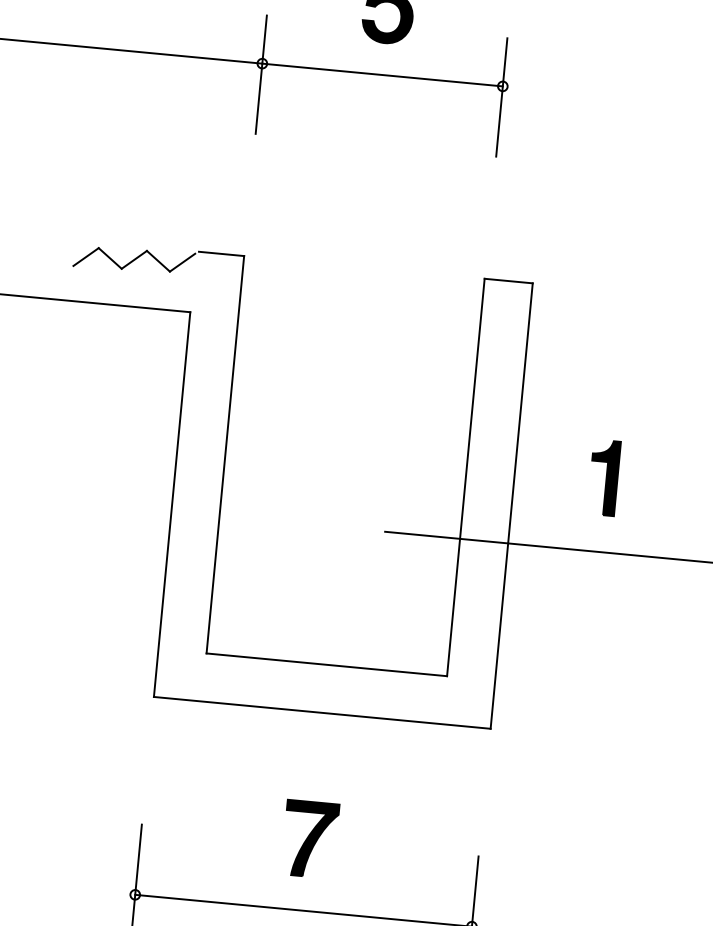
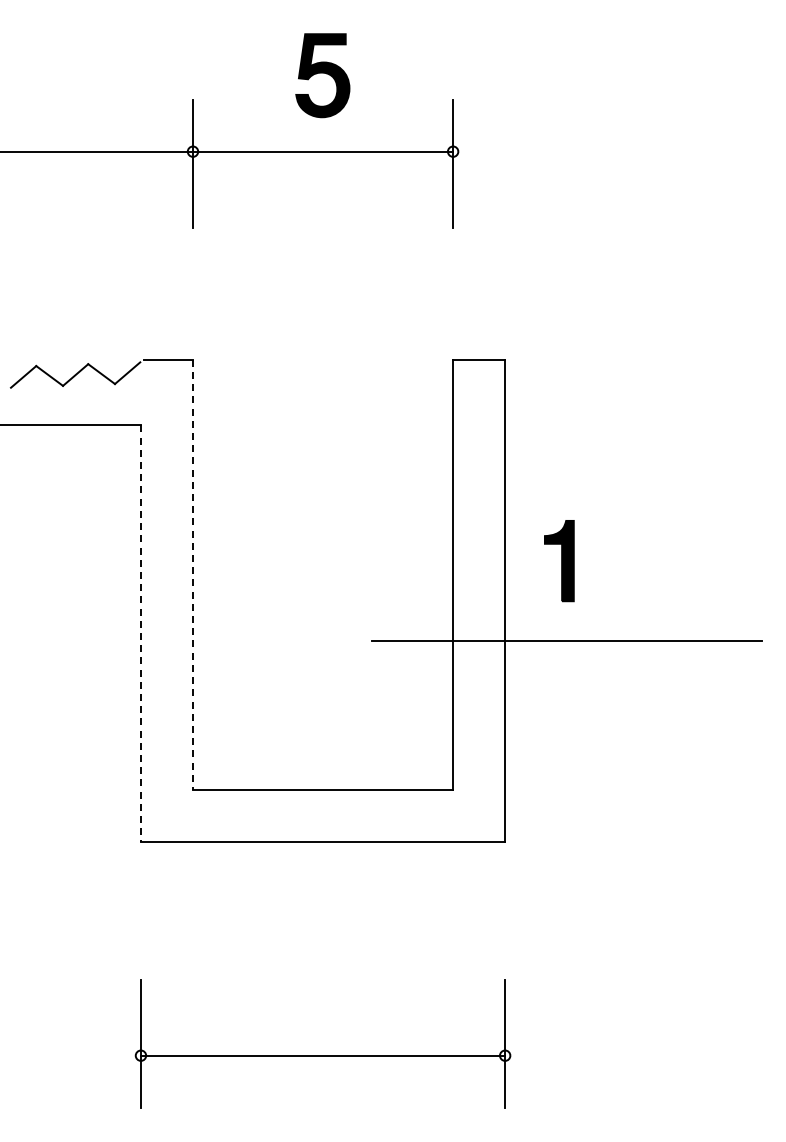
line: (225, 454) -> (193, 574), solid -> dashed
part: (604, 478) -> (559, 561), moved
line: (171, 505) -> (140, 634), solid -> dashed
part: (309, 839) -> (322, 978), removed

